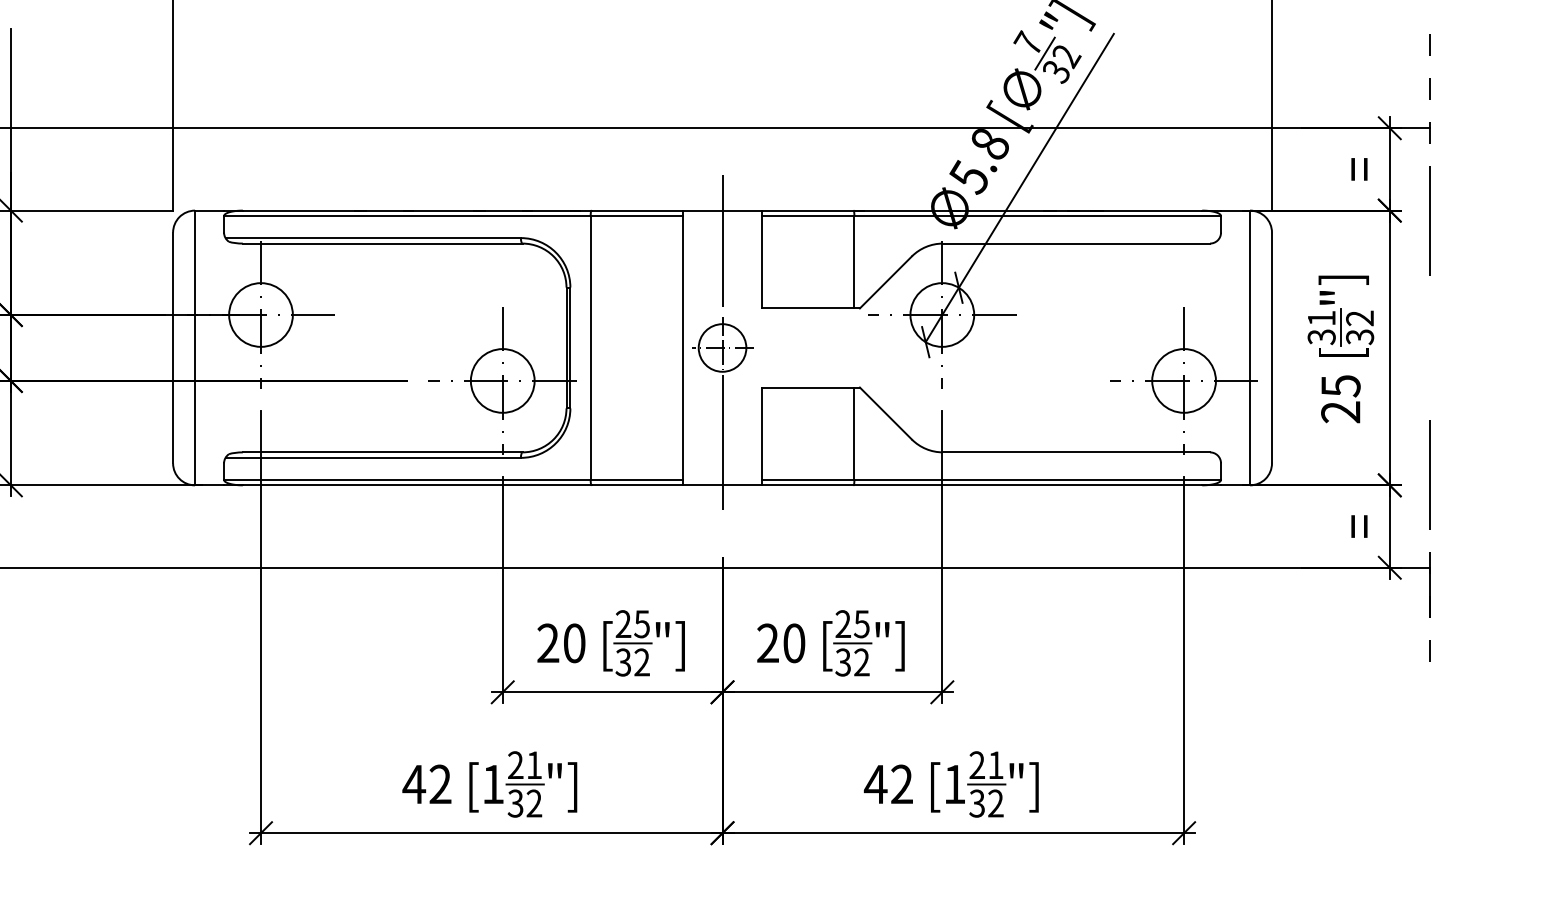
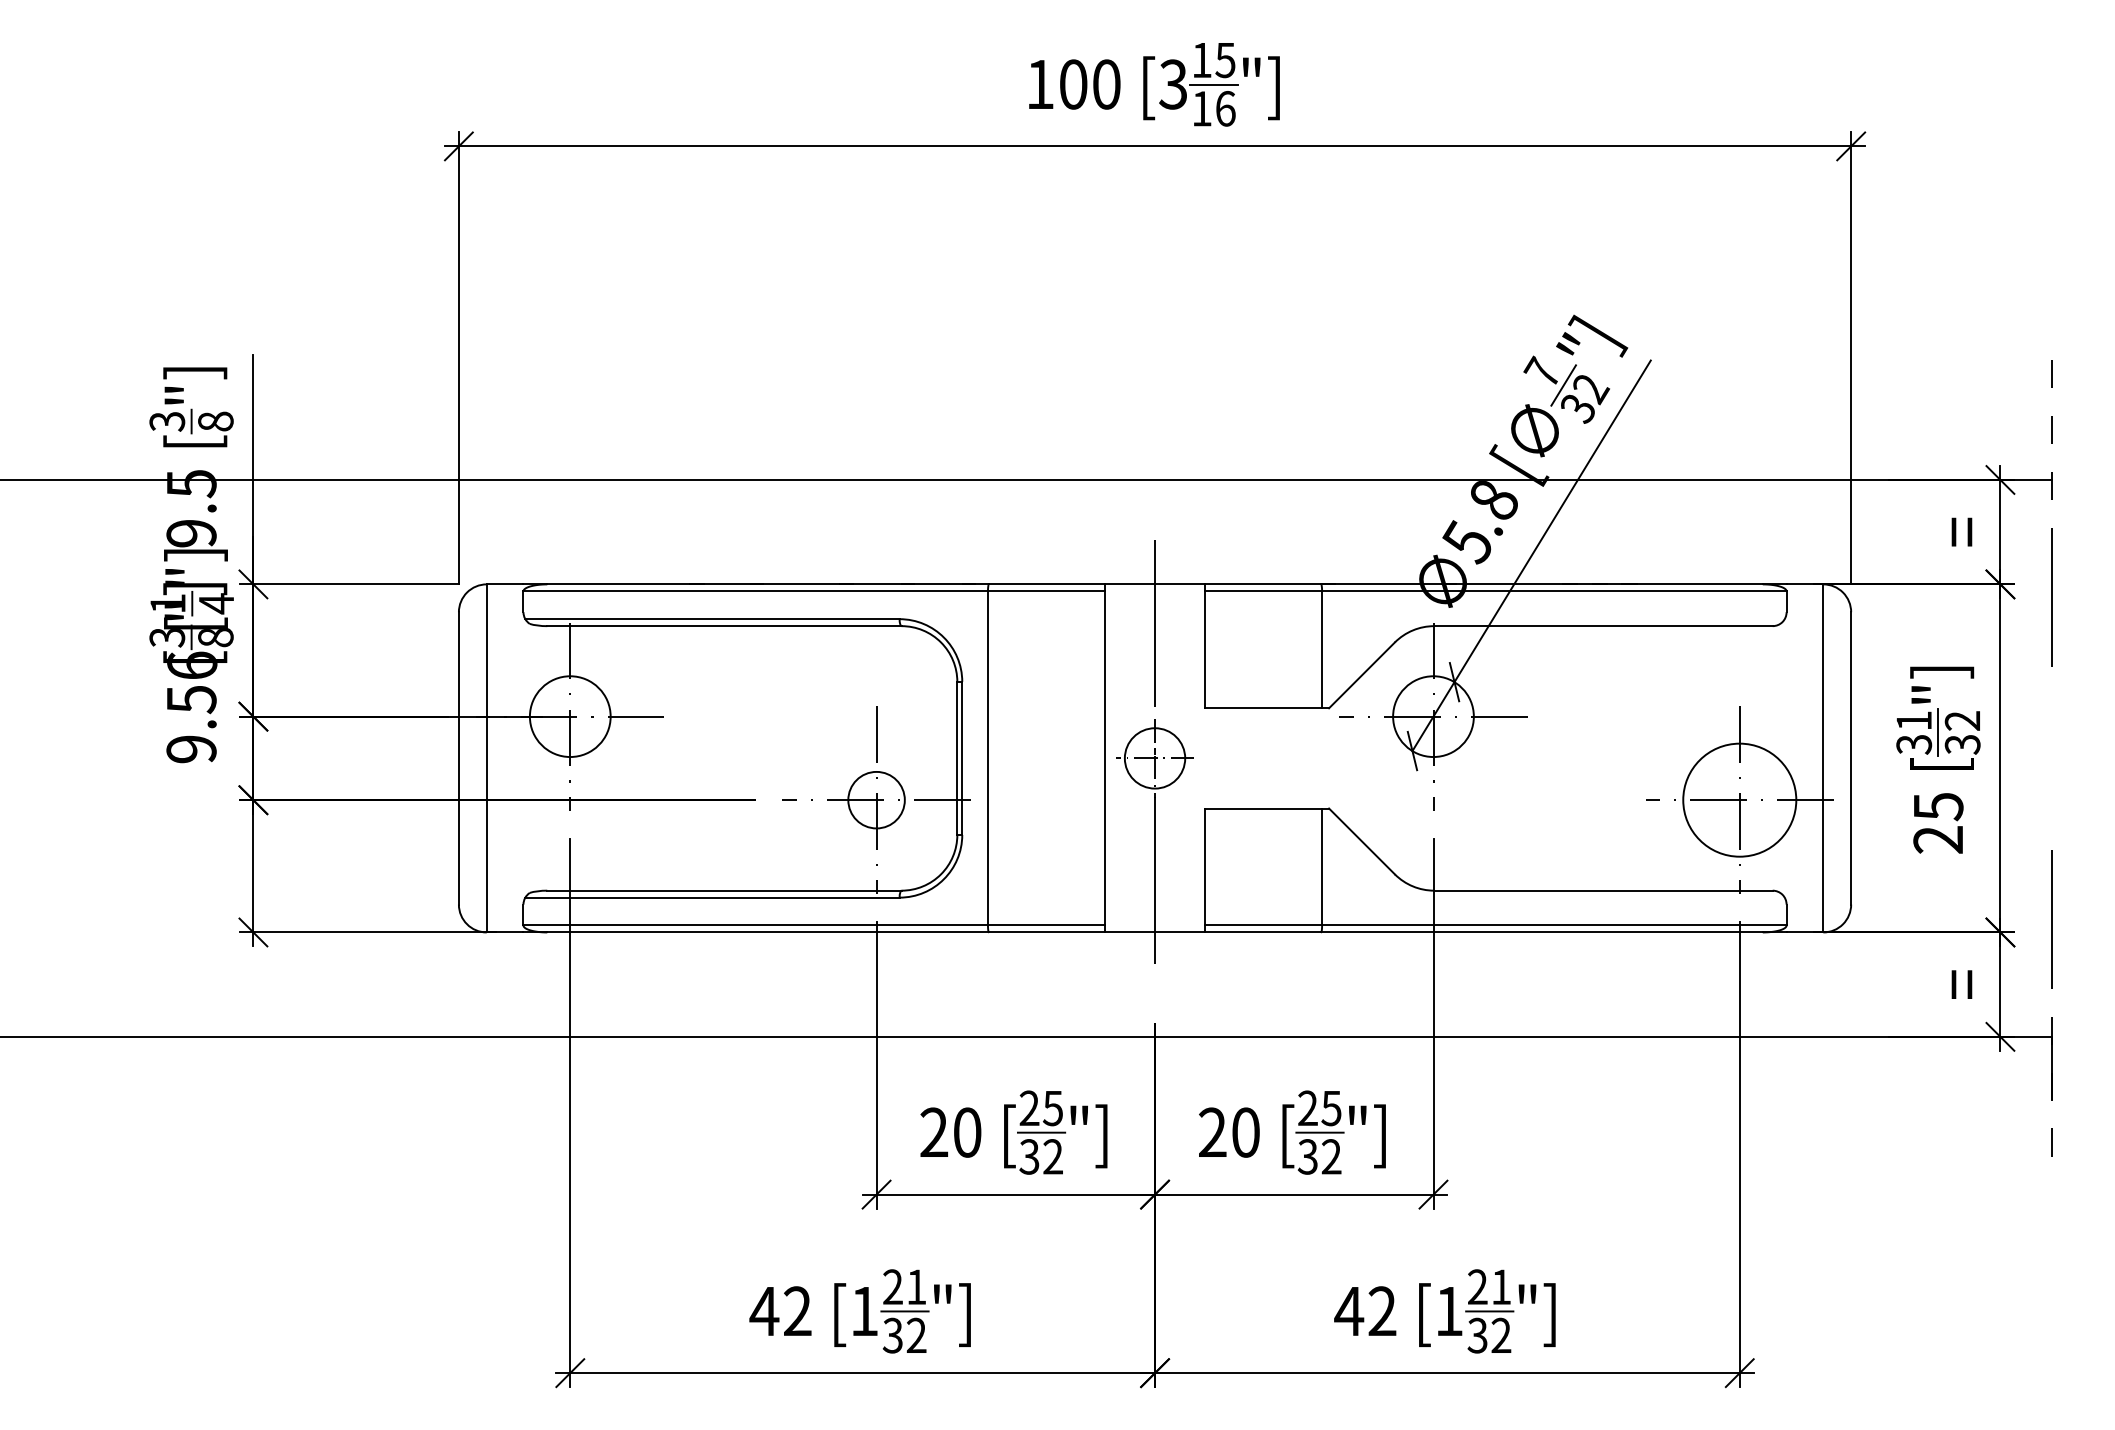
circle: (502, 380) -> (876, 799), size x0.7
circle: (1183, 380) -> (1739, 799), size x1.4

